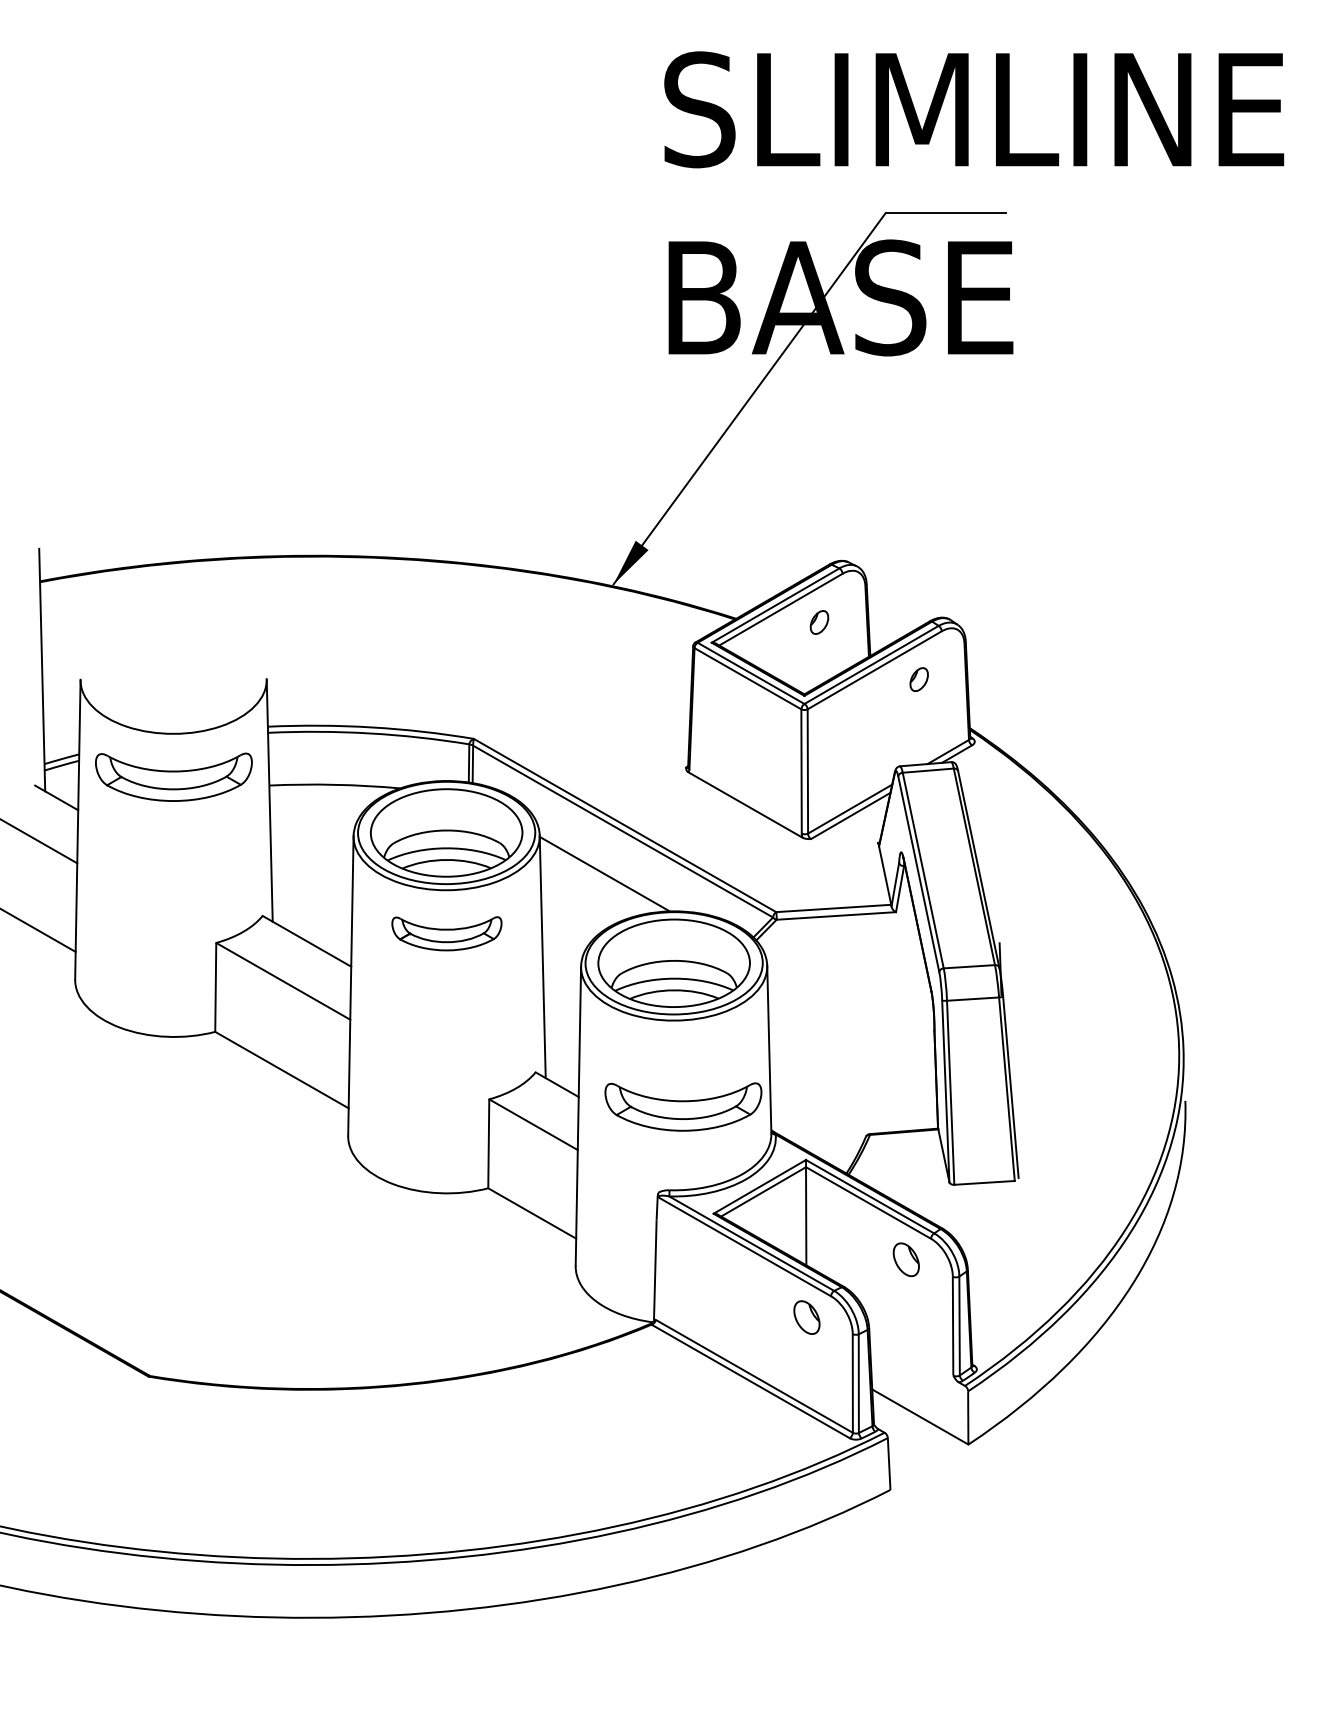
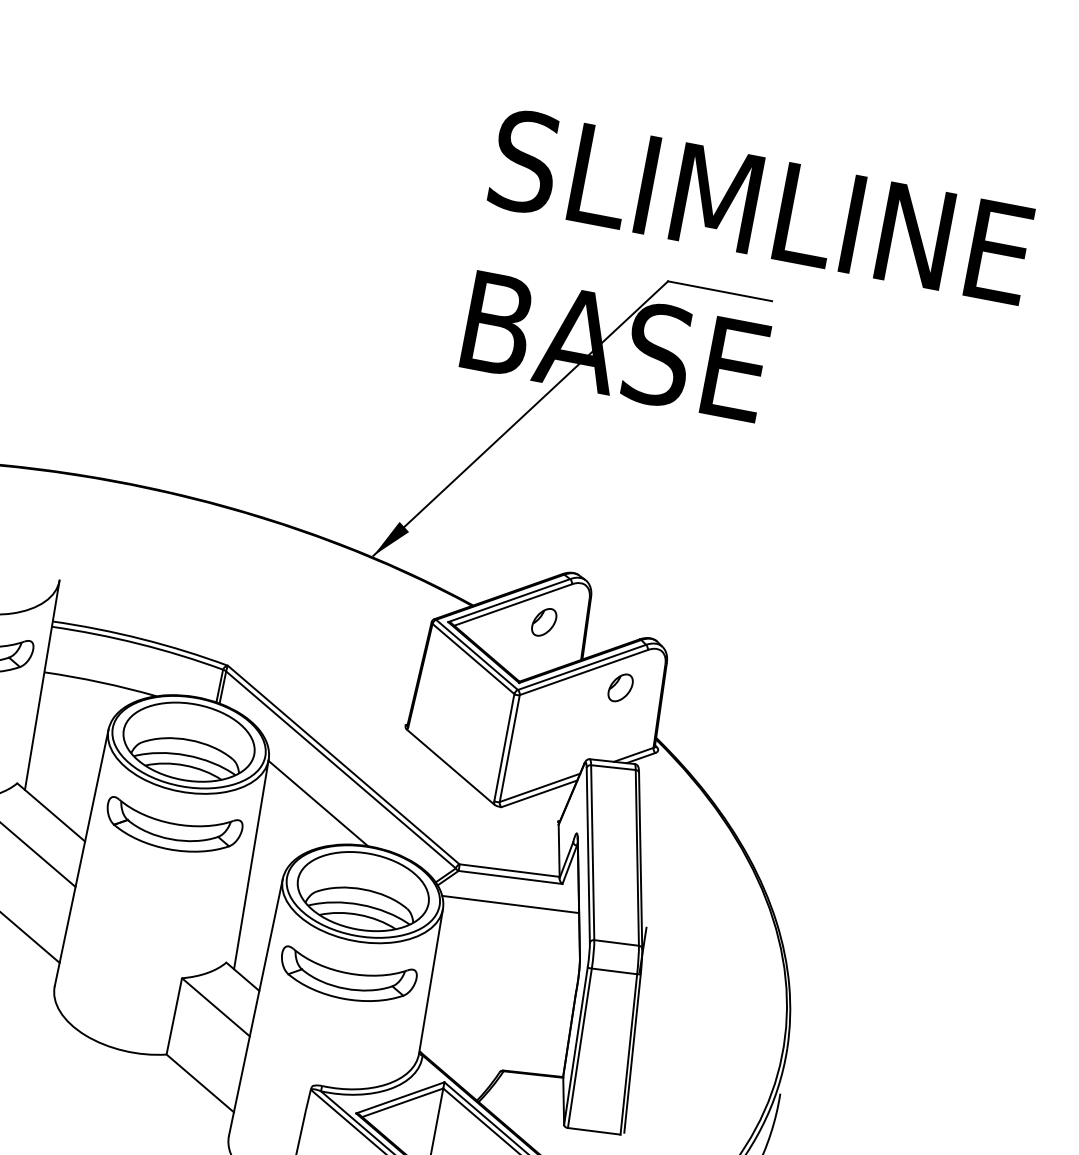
part: (819, 622) -> (544, 622), size x1.43
part: (918, 679) -> (620, 687), size x1.43
part: (446, 933) -> (172, 828), size x1.43
line: (841, 946) -> (509, 904), added
part: (683, 1106) -> (347, 977), moved

